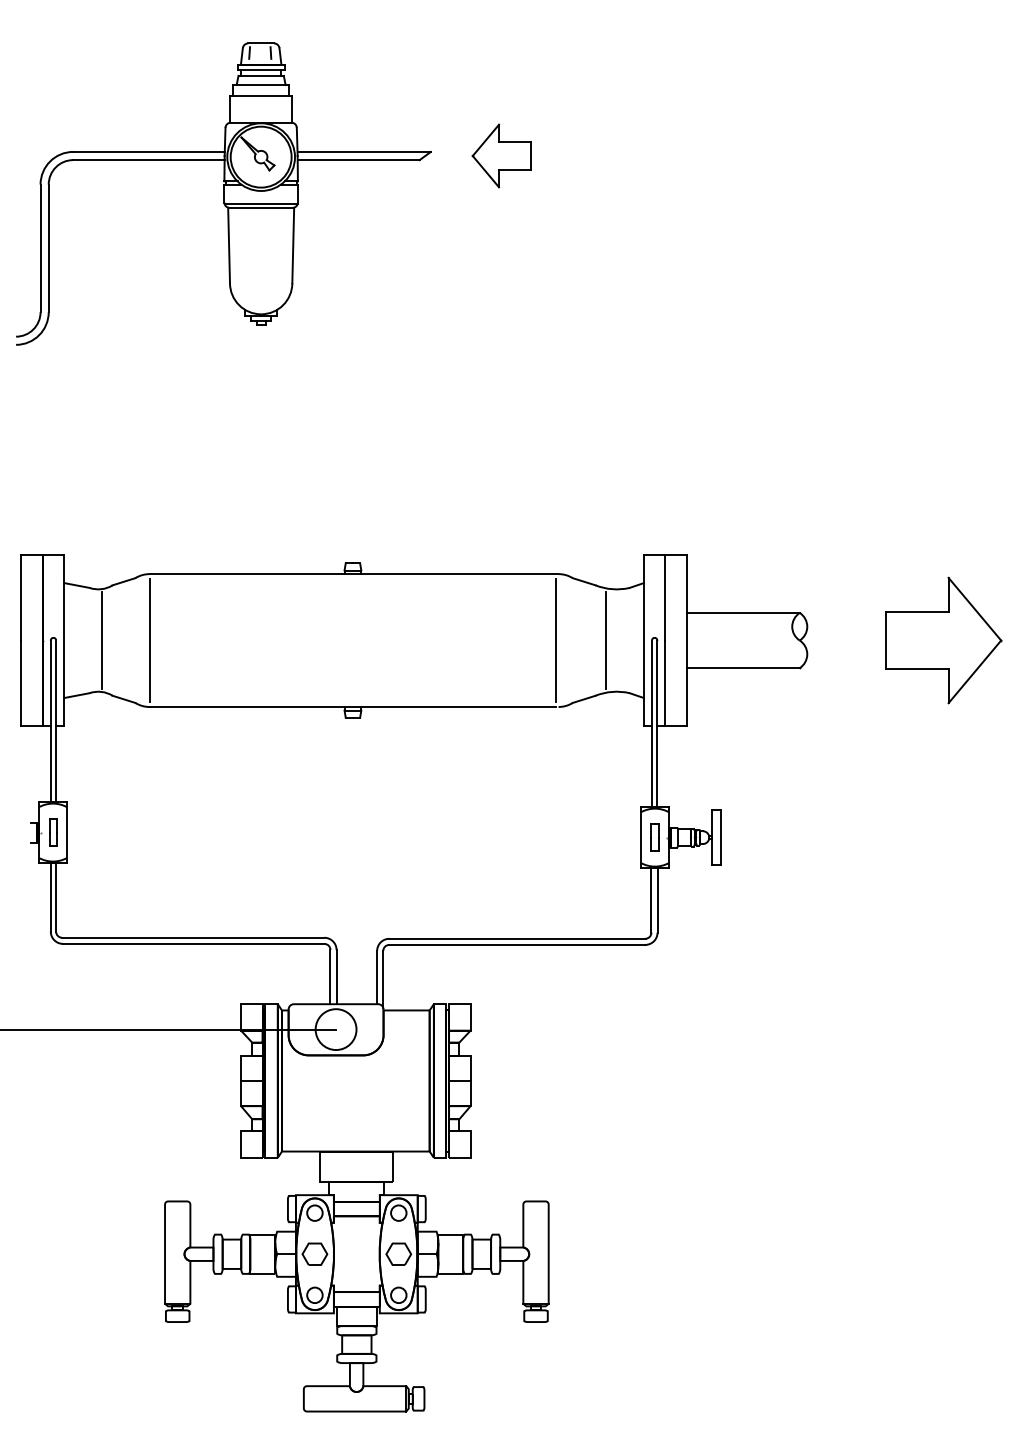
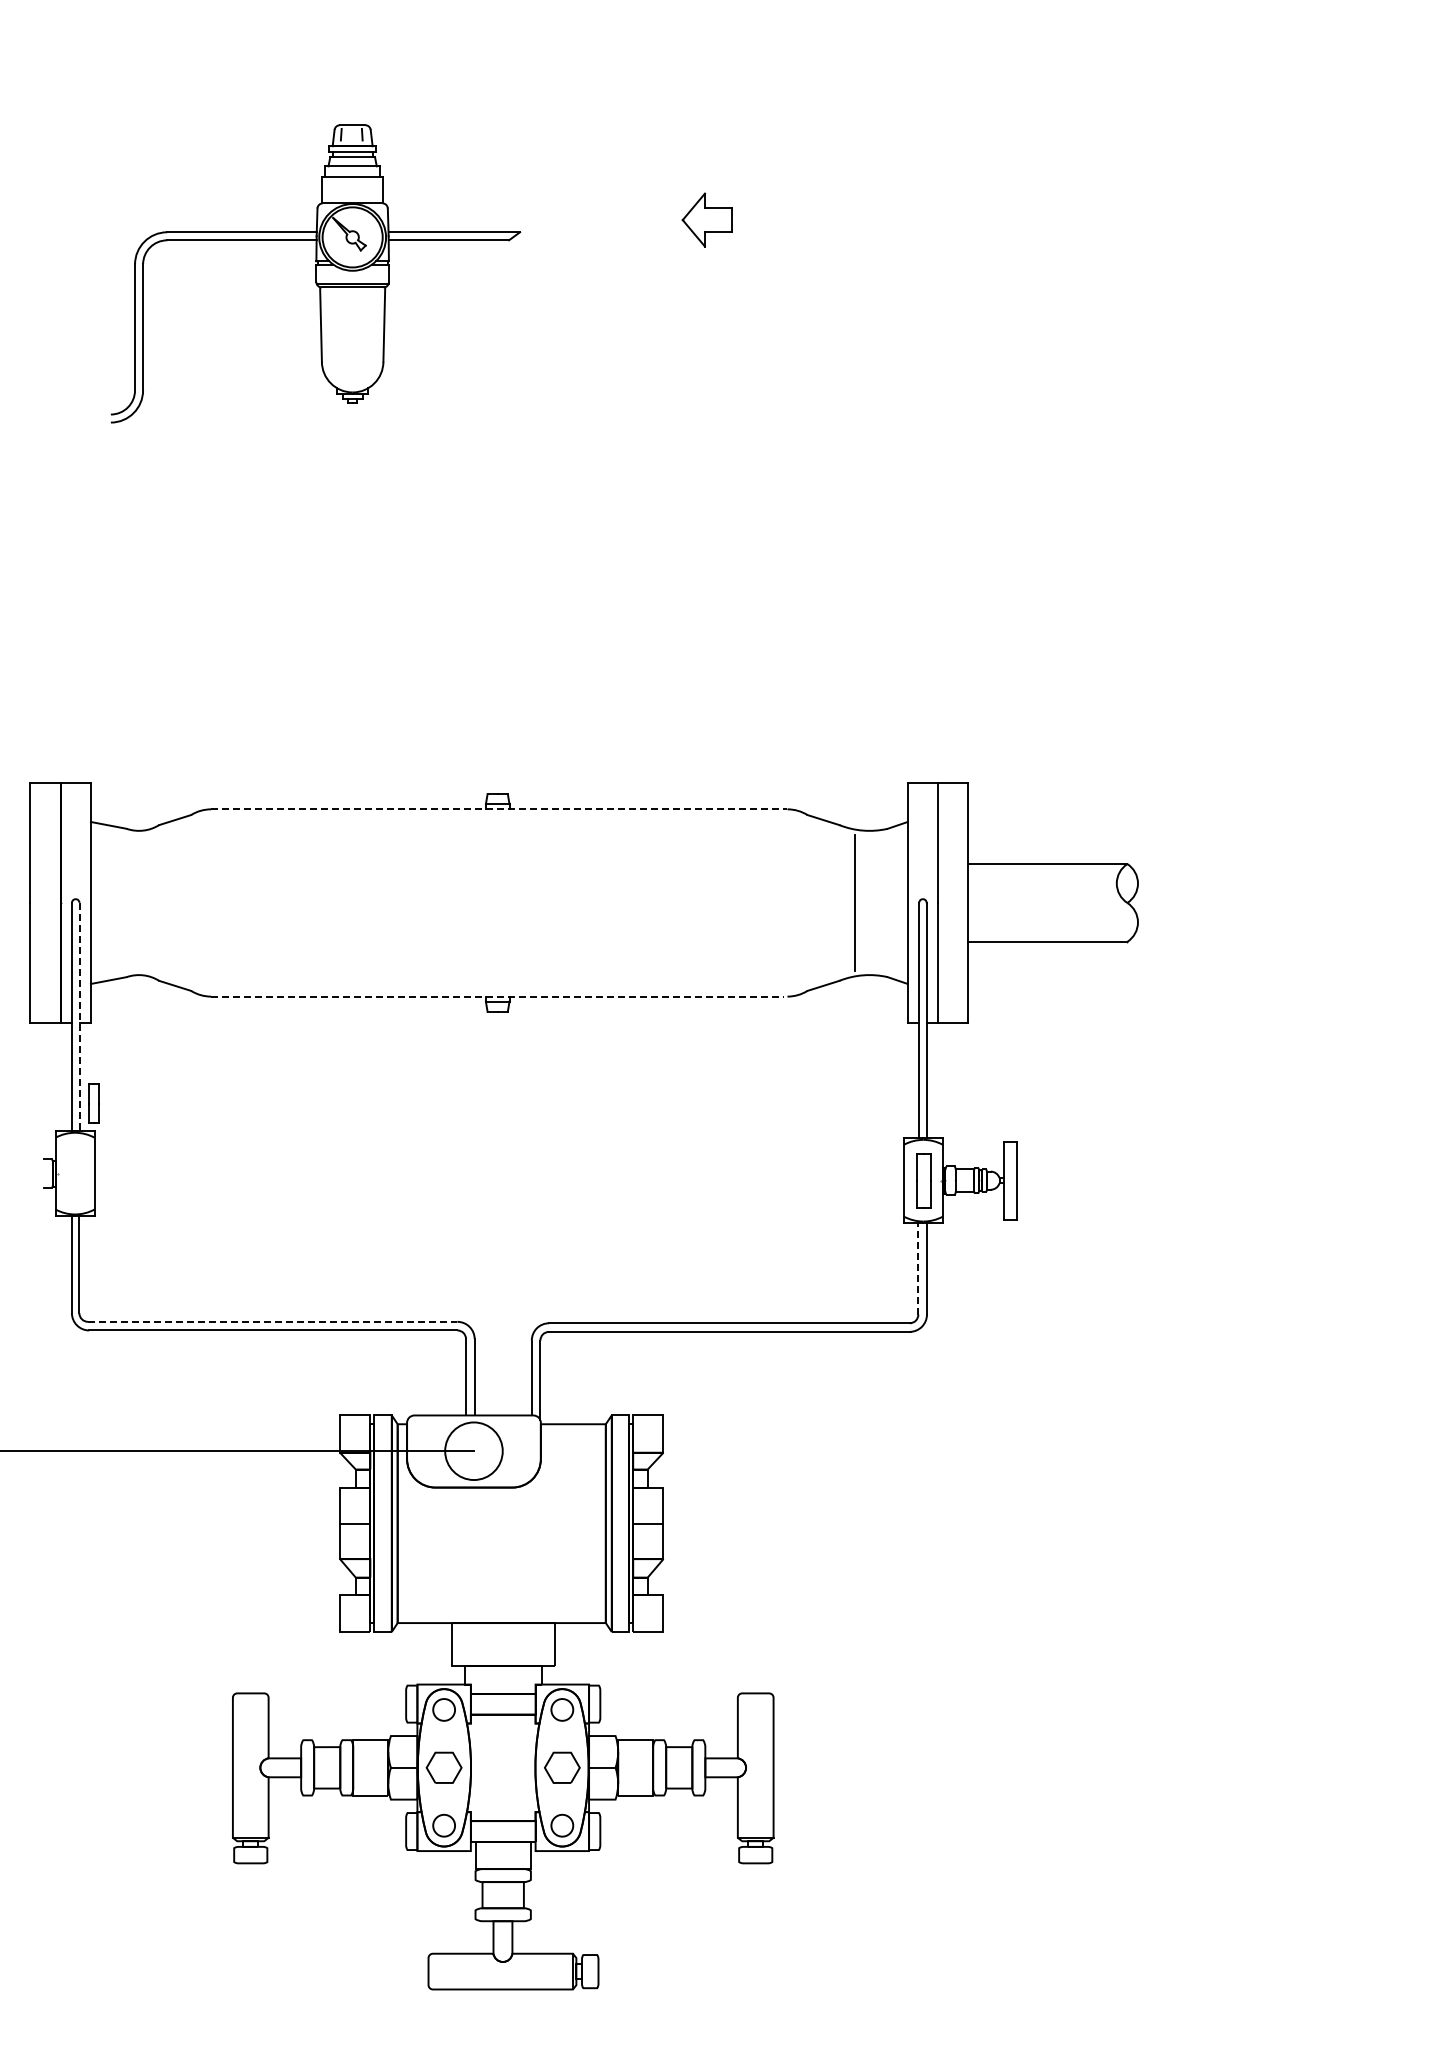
part: (501, 155) -> (706, 219), size x0.6
part: (223, 193) -> (315, 273), size x0.7
line: (354, 574) -> (499, 809), solid -> dashed
line: (101, 640) -> (143, 902), removed
line: (149, 640) -> (211, 902), removed
line: (556, 640) -> (784, 902), removed
part: (943, 640) -> (1329, 902), removed
line: (352, 706) -> (497, 996), solid -> dashed
line: (56, 721) -> (79, 1016), solid -> dashed
part: (52, 832) -> (93, 1103), moved
part: (654, 837) -> (922, 1180), size x1.4
line: (651, 900) -> (918, 1269), solid -> dashed
line: (193, 937) -> (272, 1321), solid -> dashed

